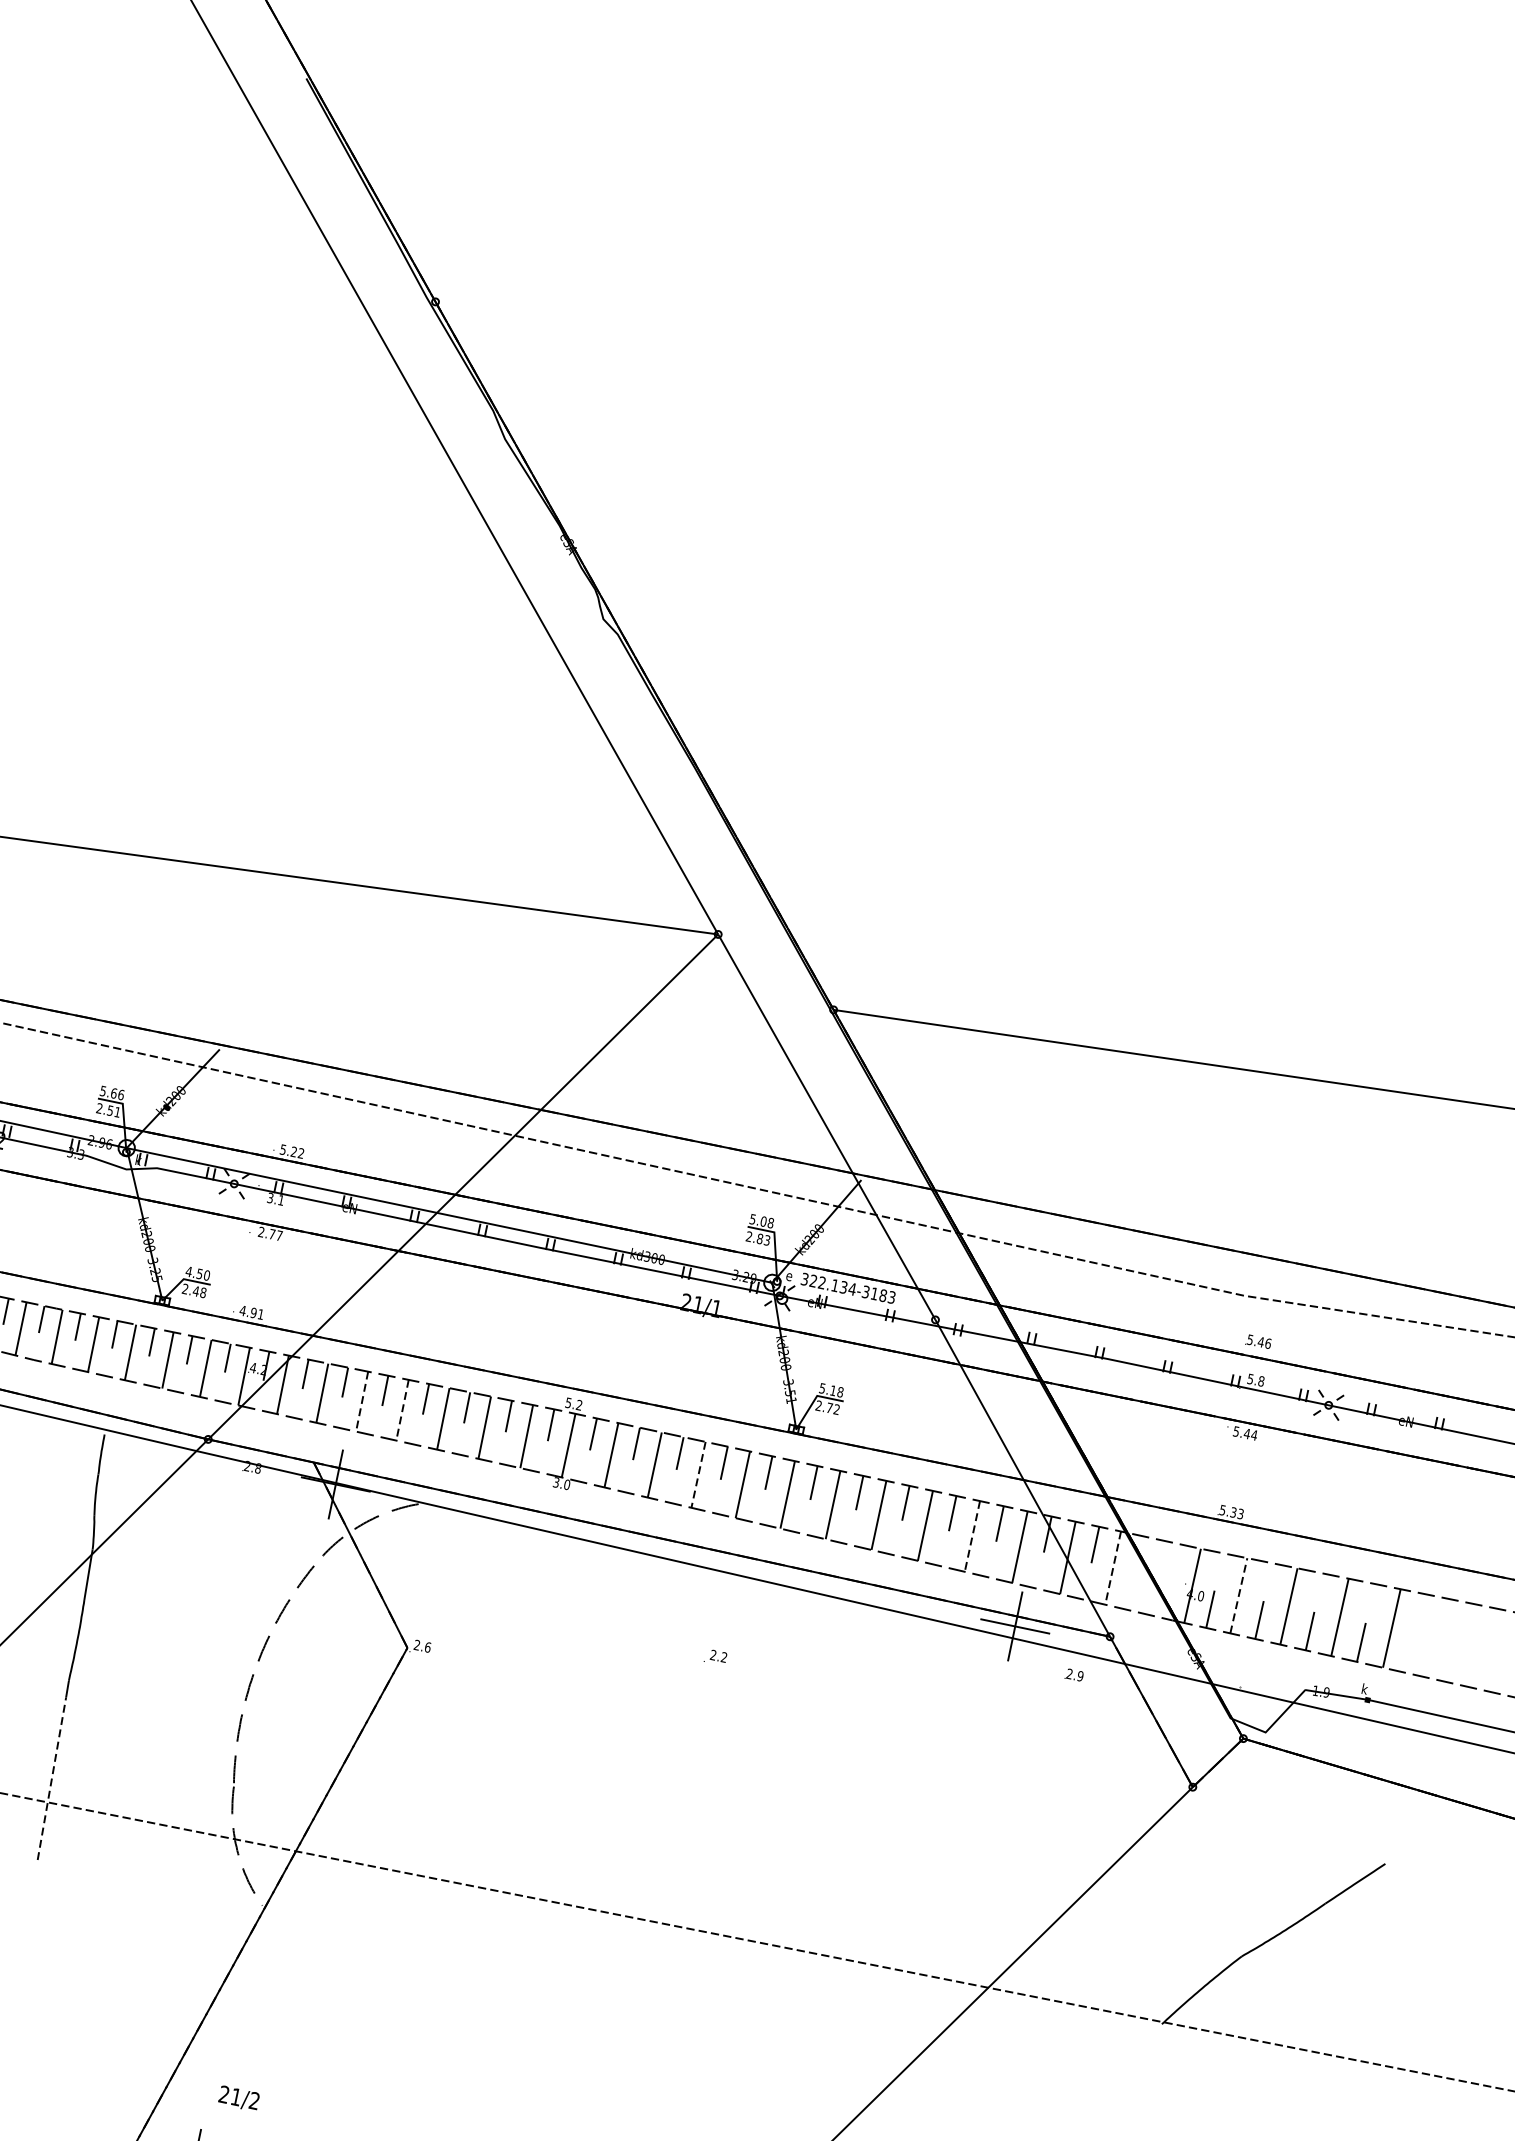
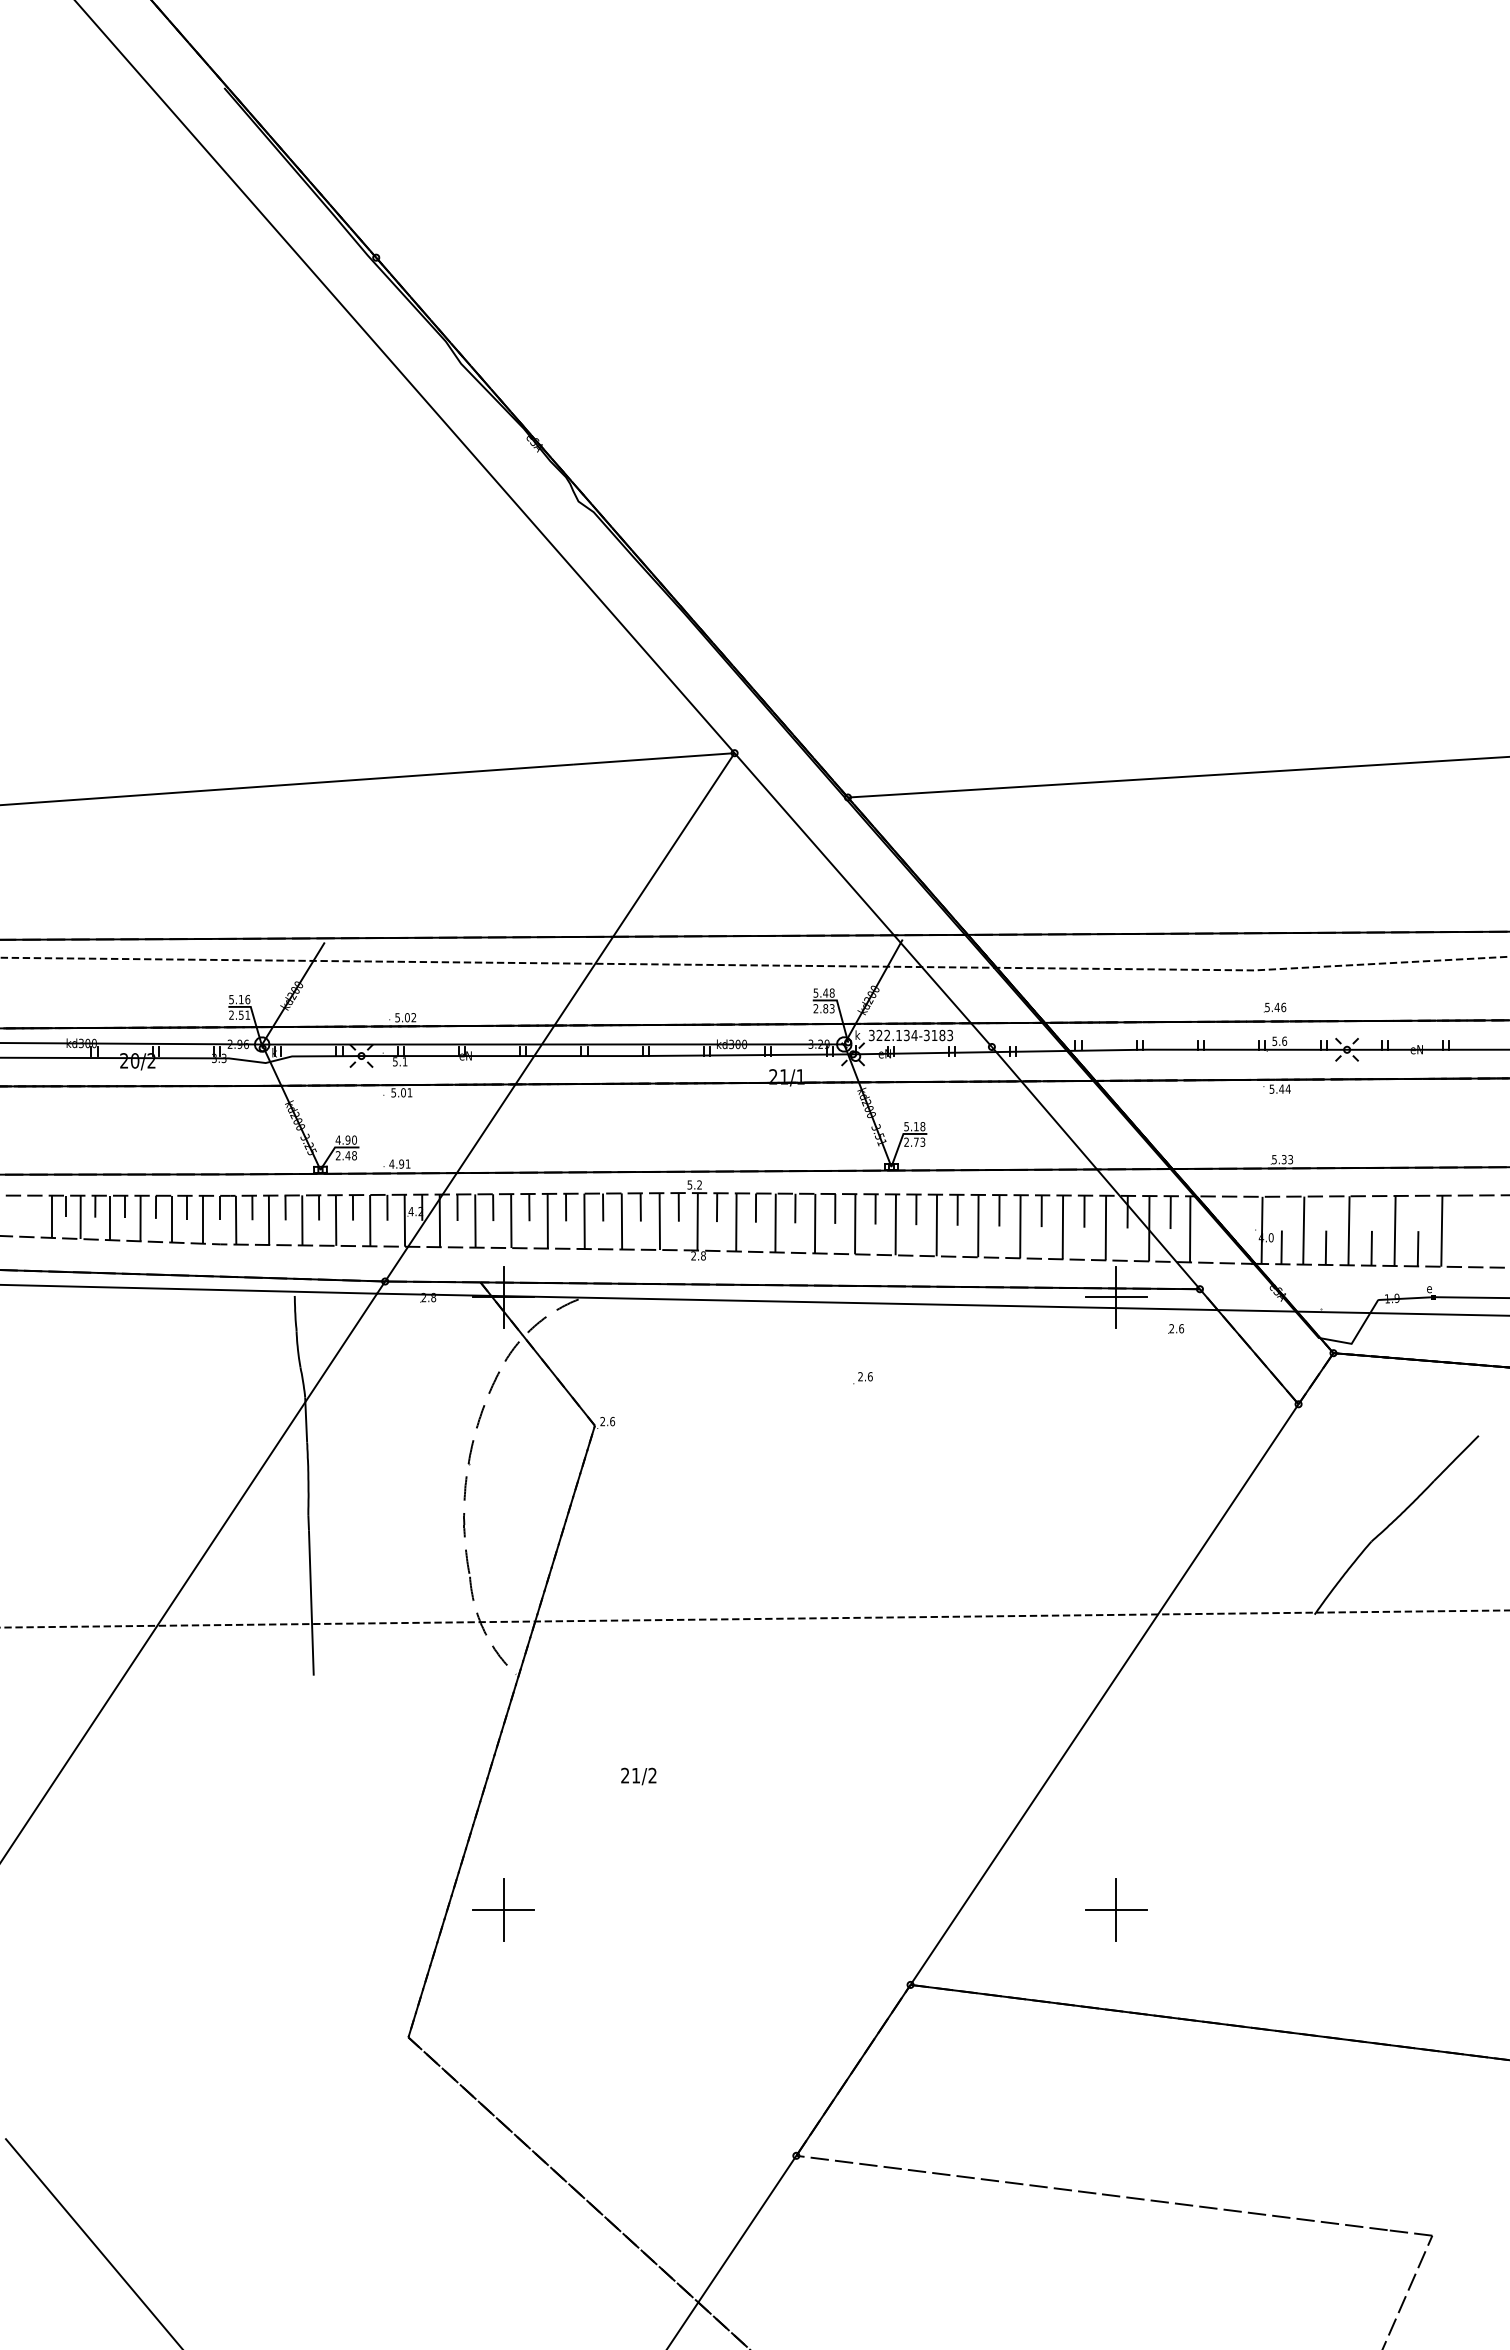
text: (113, 1093) -> (240, 999), 5.66 -> 5.16
text: (294, 1151) -> (407, 1017), 5.22 -> 5.02
text: (270, 1197) -> (395, 1061), 3.1 -> 5.1
text: (763, 1220) -> (825, 992), 5.08 -> 5.48
text: (270, 1233) -> (401, 1092), 2.77 -> 5.01
text: (199, 1273) -> (347, 1139), 4.50 -> 4.90
text: (789, 1274) -> (857, 1034), e -> k
text: (1261, 1380) -> (1284, 1040), 5.8 -> 5.6
line: (362, 1402) -> (511, 1221), dashed -> solid
text: (836, 1409) -> (922, 1142), 2.72 -> 2.73
line: (402, 1410) -> (547, 1221), dashed -> solid
line: (698, 1474) -> (815, 1223), dashed -> solid
text: (561, 1483) -> (698, 1255), 3.0 -> 2.8
line: (971, 1536) -> (1062, 1227), dashed -> solid
line: (1113, 1568) -> (1190, 1229), dashed -> solid
line: (1238, 1595) -> (1303, 1230), dashed -> solid
text: (723, 1656) -> (869, 1376), 2.2 -> 2.6
text: (1080, 1676) -> (1181, 1328), 2.9 -> 2.6
text: (1364, 1689) -> (1429, 1288), k -> e
line: (52, 1778) -> (311, 1602), dashed -> solid
text: (238, 2098) -> (638, 1776), moved

